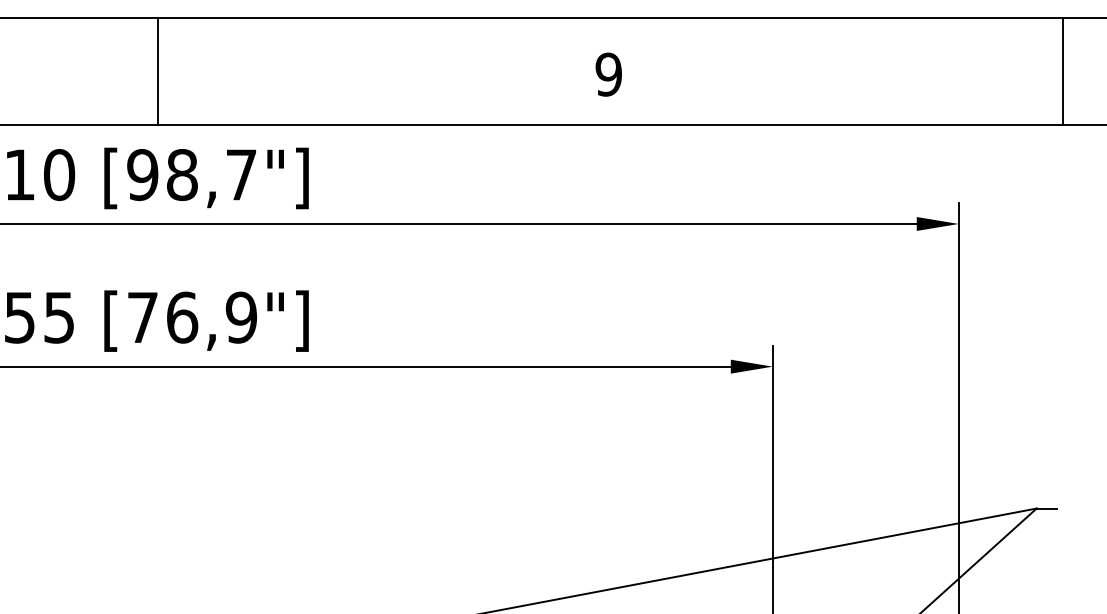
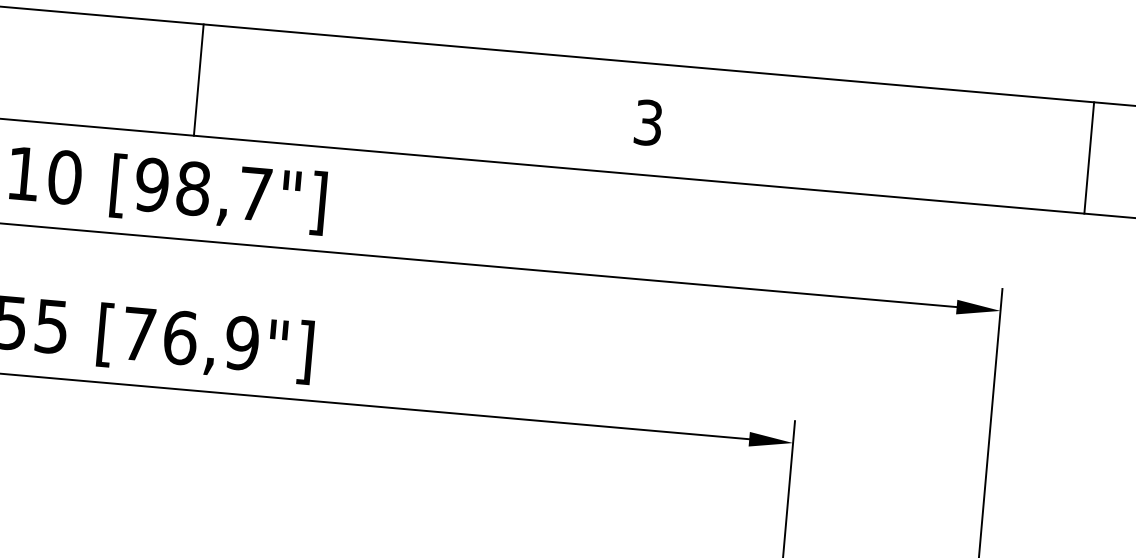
line: (158, 71) -> (198, 80), moved
line: (1063, 71) -> (1089, 158), moved
text: (608, 74) -> (648, 122), 9 -> 3

